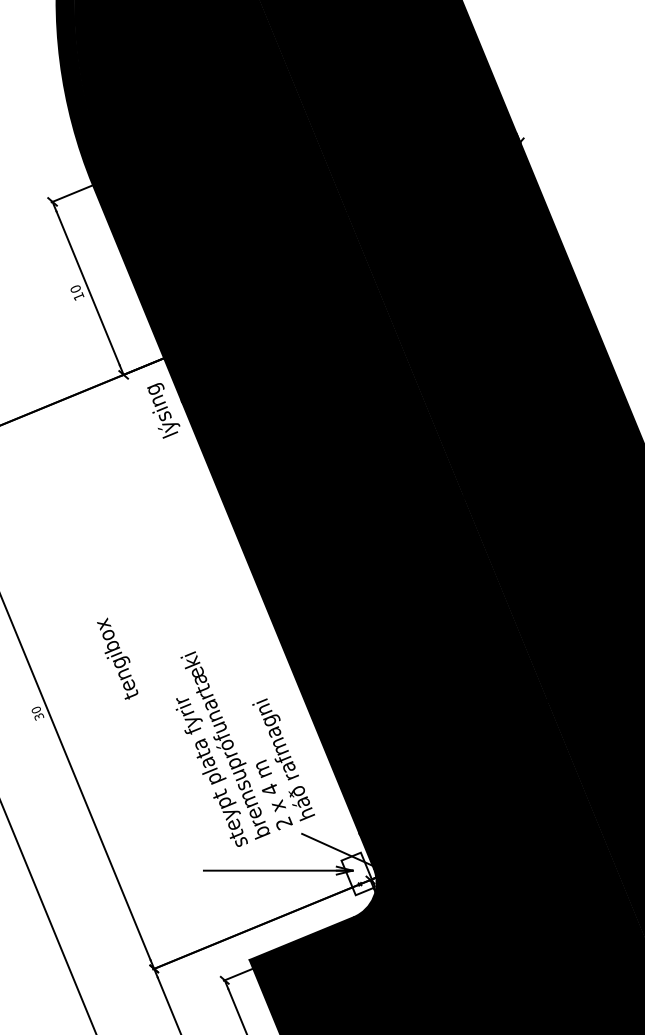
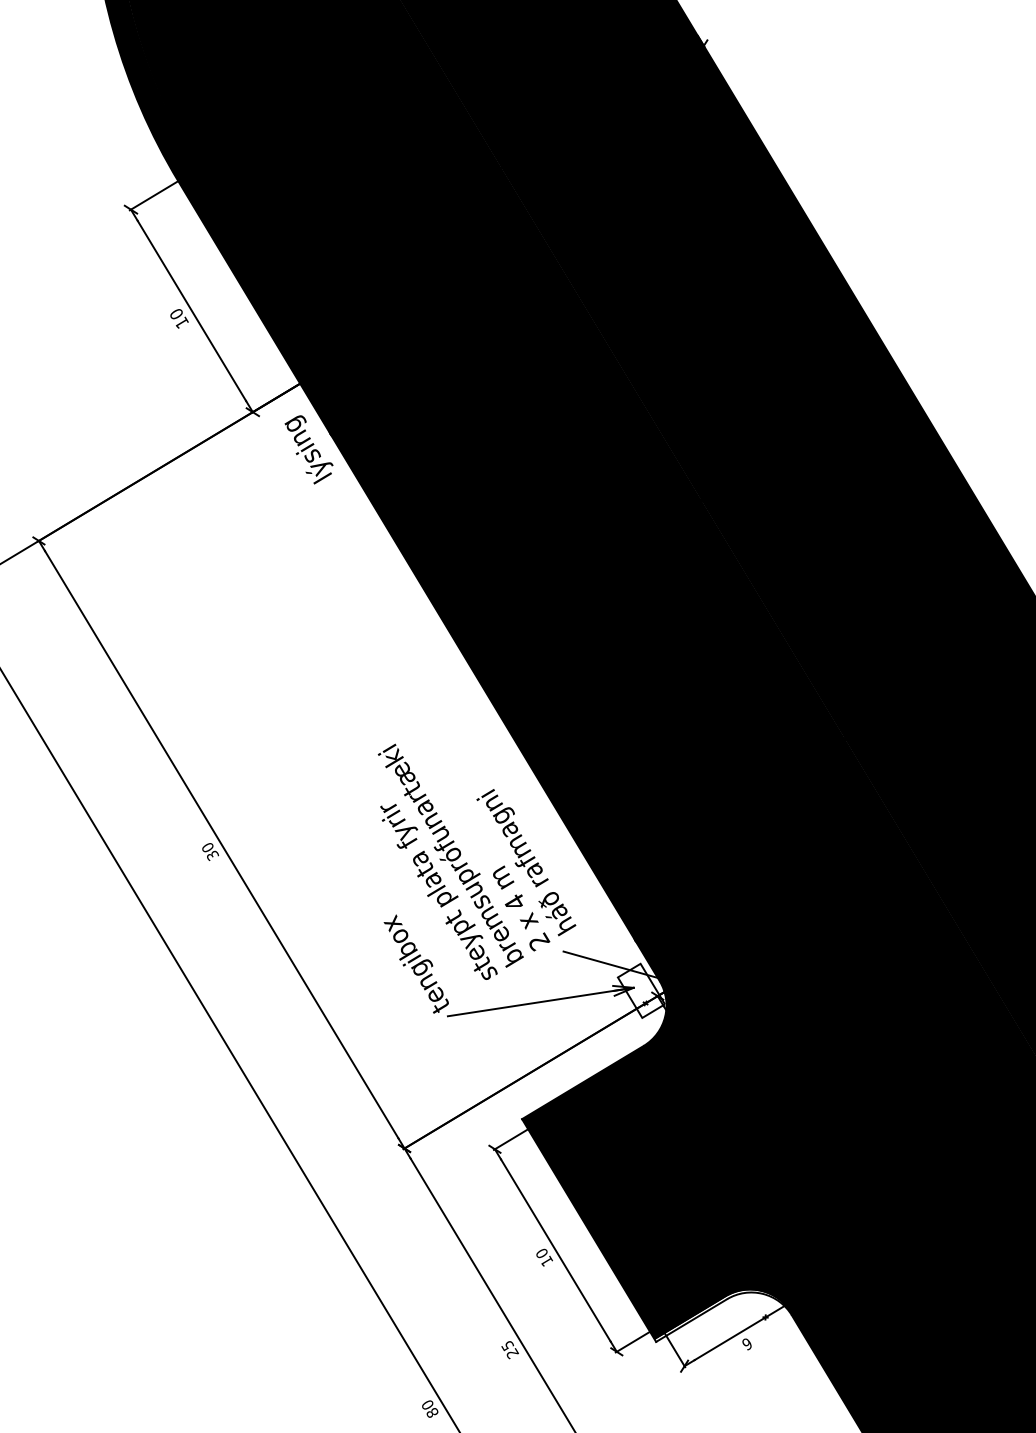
text: (116, 658) -> (415, 963), moved

